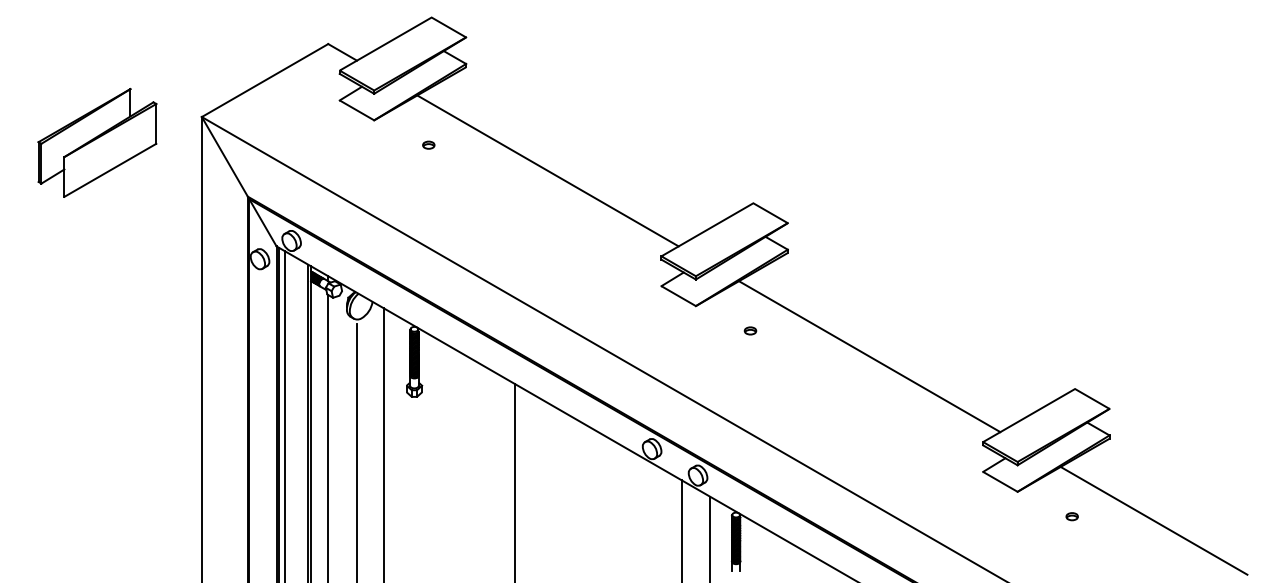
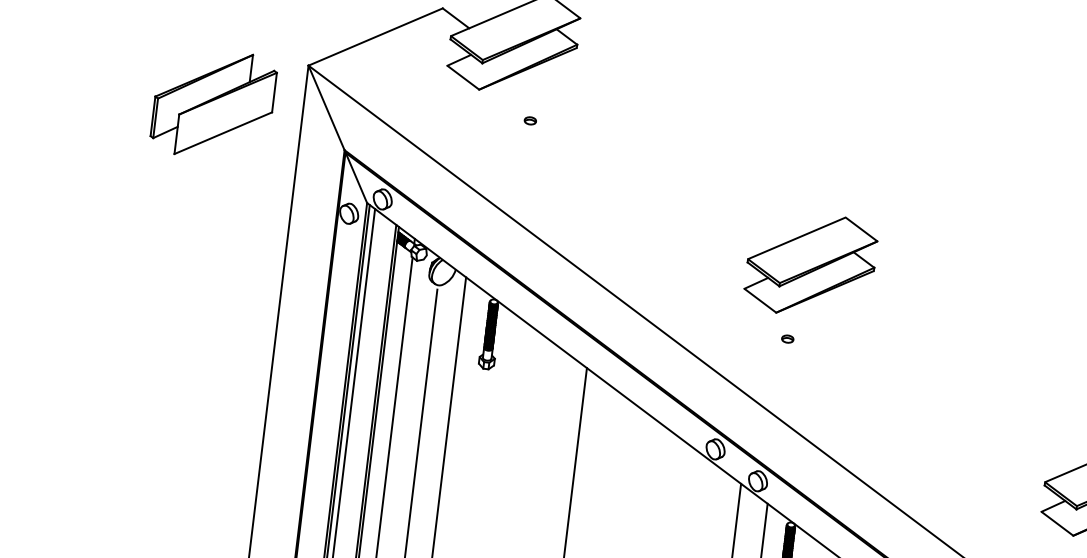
part: (97, 142) -> (213, 104), moved
line: (547, 170) -> (645, 160), removed
part: (750, 330) -> (787, 338), moved
line: (869, 356) -> (942, 383), removed

